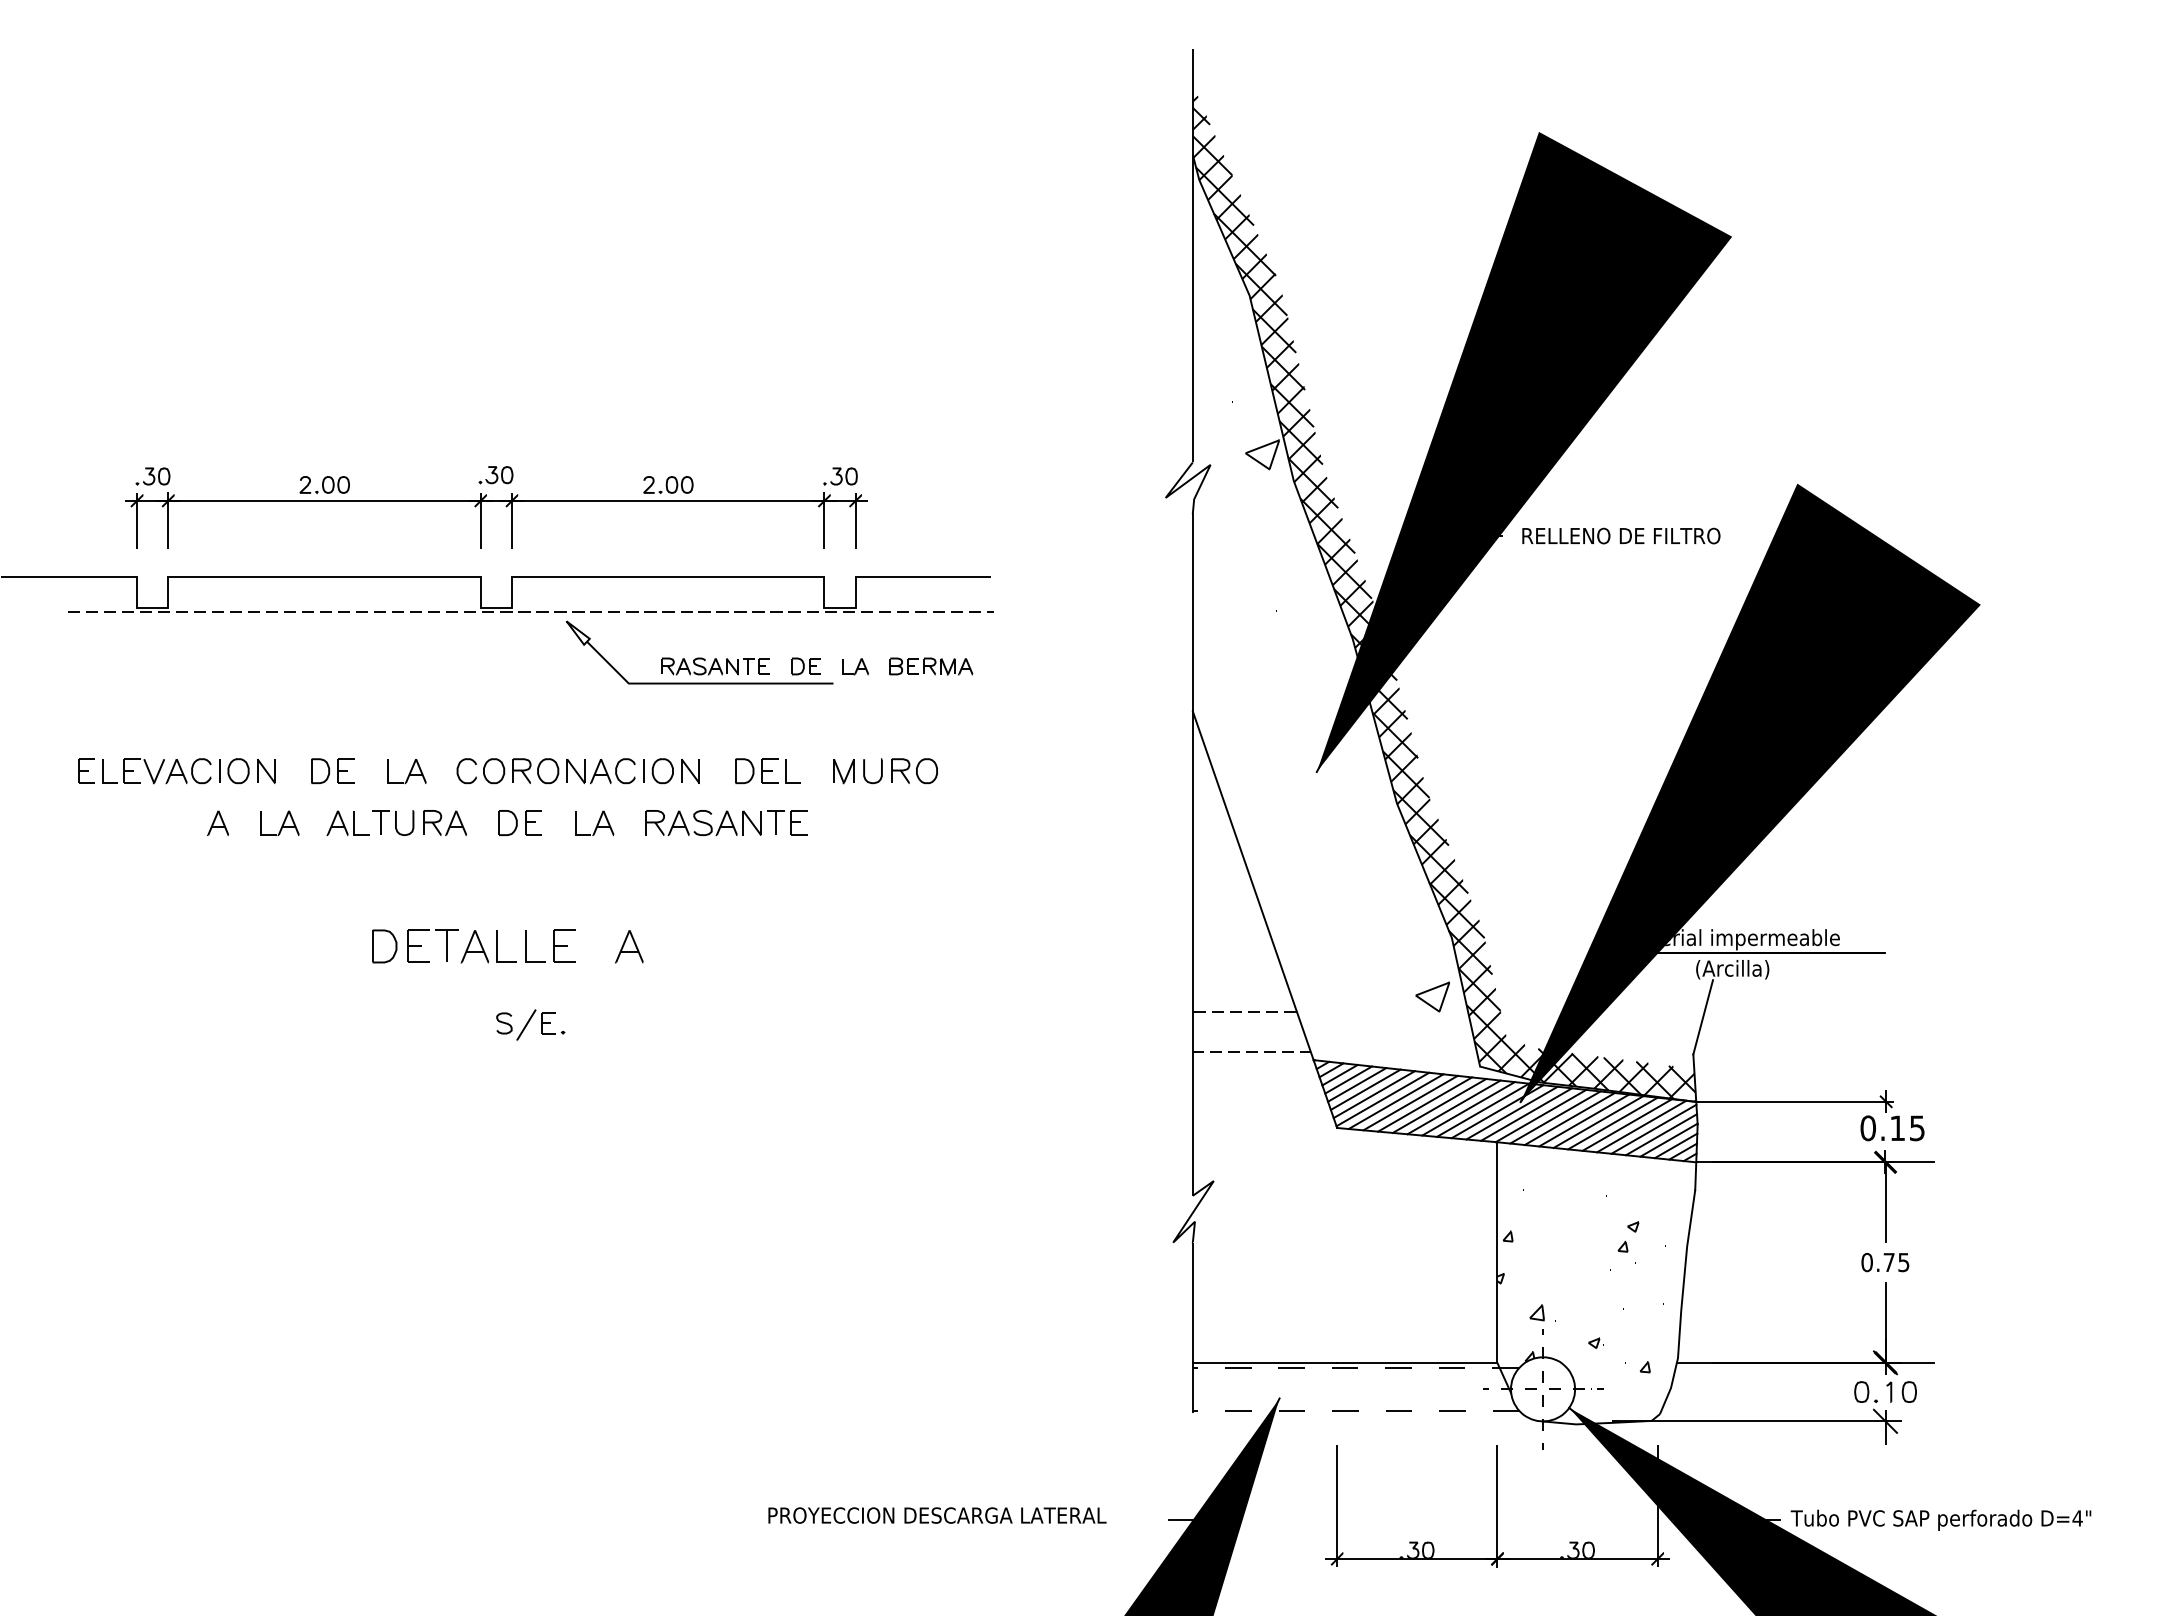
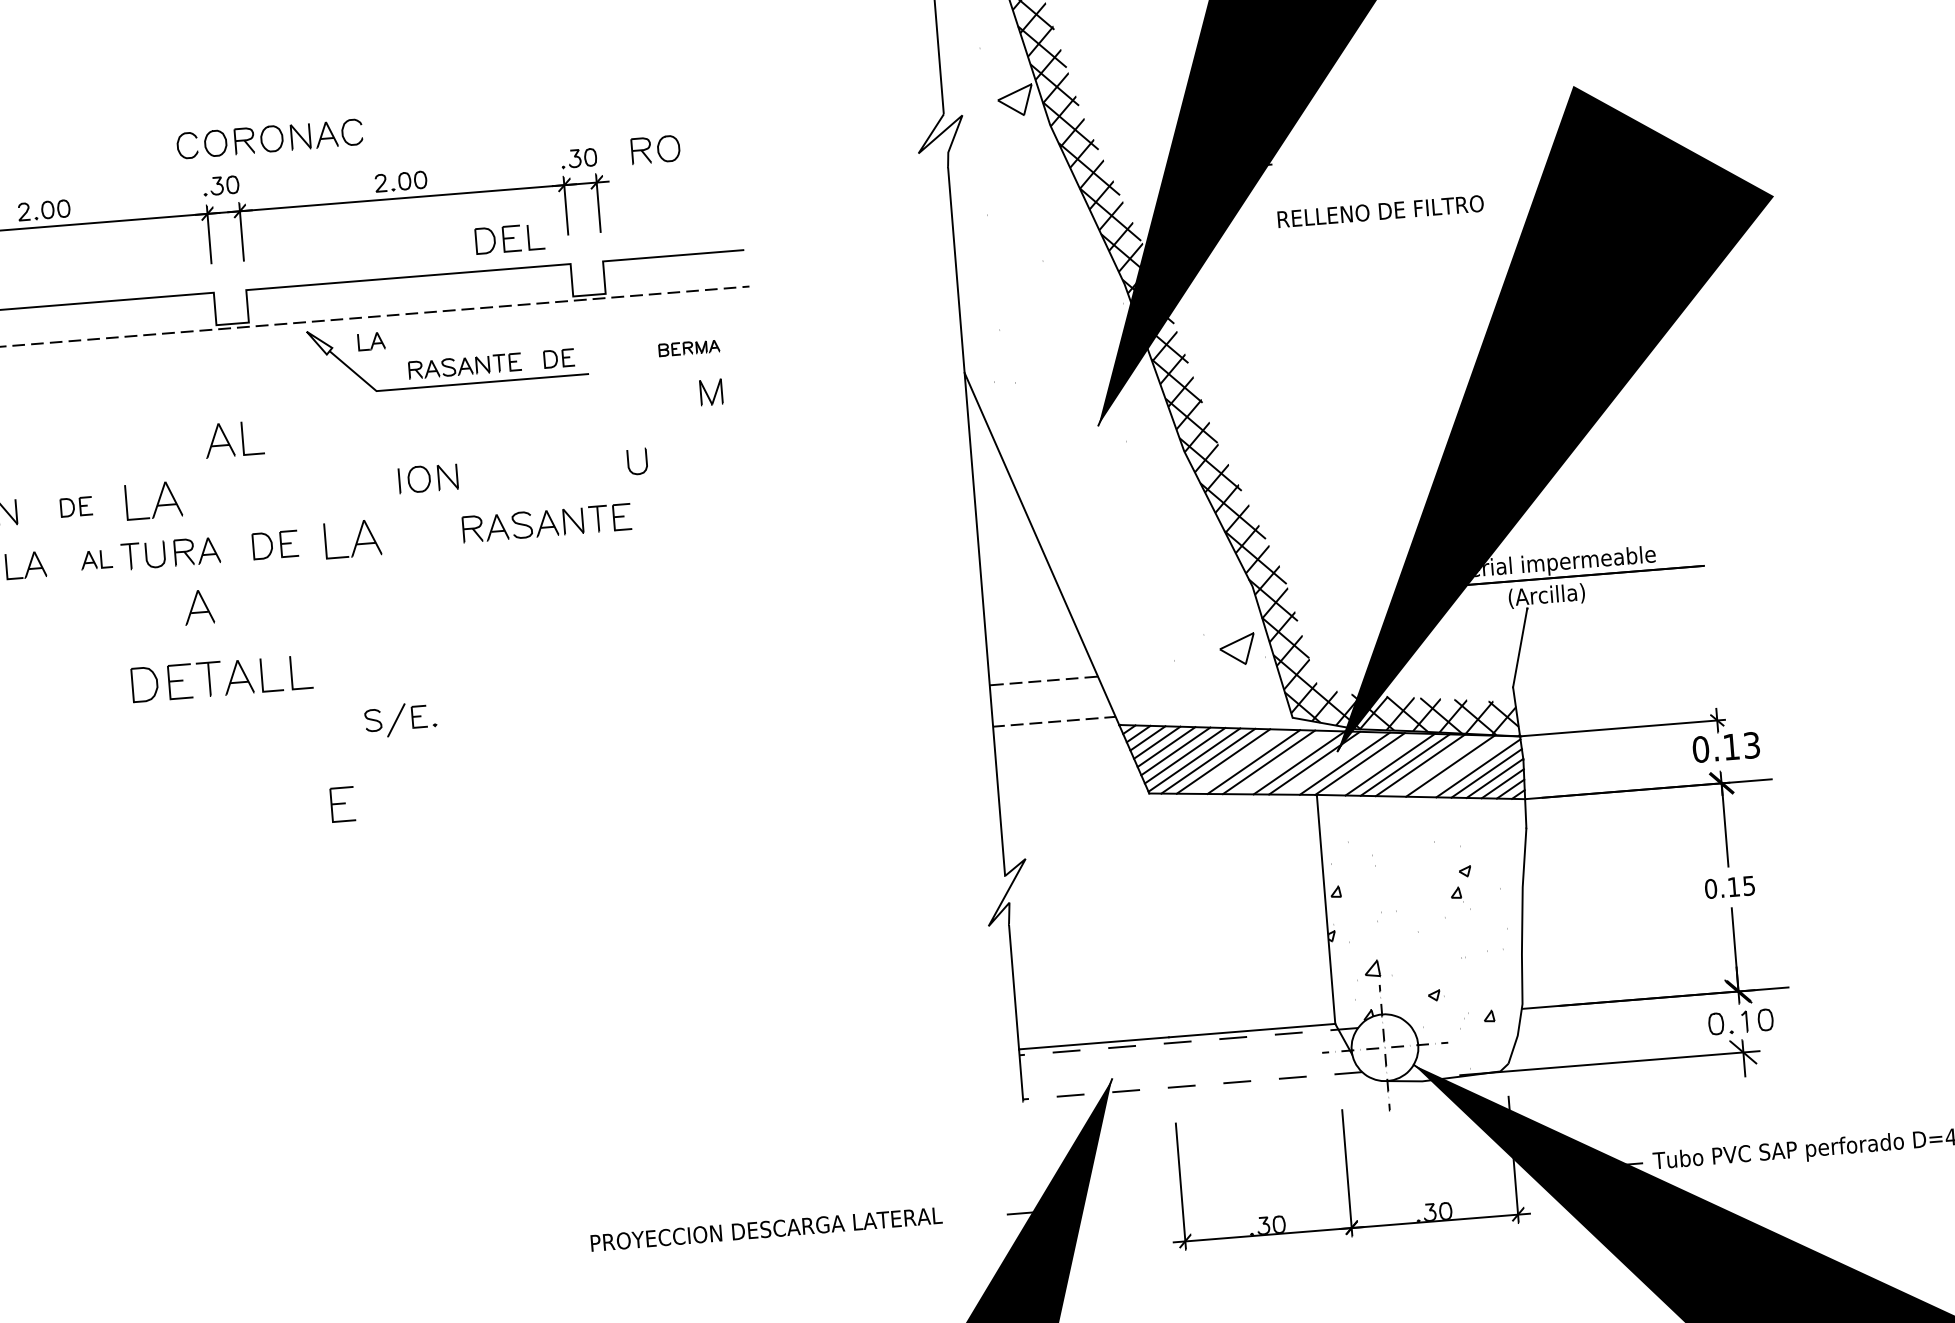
text: (1621, 535) -> (1380, 210), moved
part: (855, 666) -> (371, 341), moved
part: (931, 666) -> (689, 348), size x0.7
part: (488, 718) -> (233, 439), added
part: (332, 771) -> (76, 507), size x0.7
part: (406, 771) -> (153, 501), size x1.4
part: (545, 771) -> (269, 139), moved
part: (767, 771) -> (509, 239), moved
part: (843, 771) -> (710, 392), moved
part: (914, 771) -> (655, 150), moved
part: (347, 822) -> (95, 558), size x0.7
part: (594, 822) -> (352, 538), size x1.4
part: (726, 822) -> (546, 522), moved
part: (564, 945) -> (342, 803), moved
part: (629, 946) -> (199, 607), moved
part: (530, 1024) -> (400, 719), moved
line: (1425, 1104) -> (1239, 761), removed
line: (1468, 1108) -> (1284, 762), removed
line: (1511, 1112) -> (1329, 762), removed
line: (1555, 1117) -> (1375, 764), removed
line: (1612, 1123) -> (1434, 765), removed
line: (1641, 1126) -> (1465, 766), removed
text: (1917, 1127) -> (1751, 744), 0.15 -> 0.13
text: (1888, 1262) -> (1733, 887), 0.75 -> 0.15

